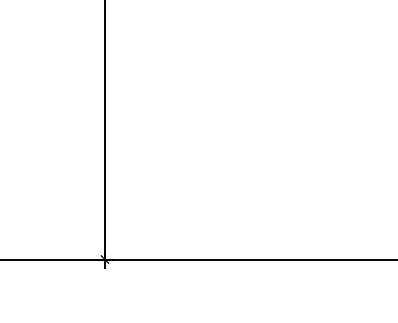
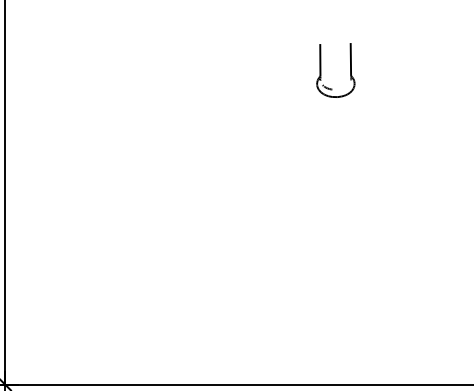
part: (306, 59) -> (322, 69), added

